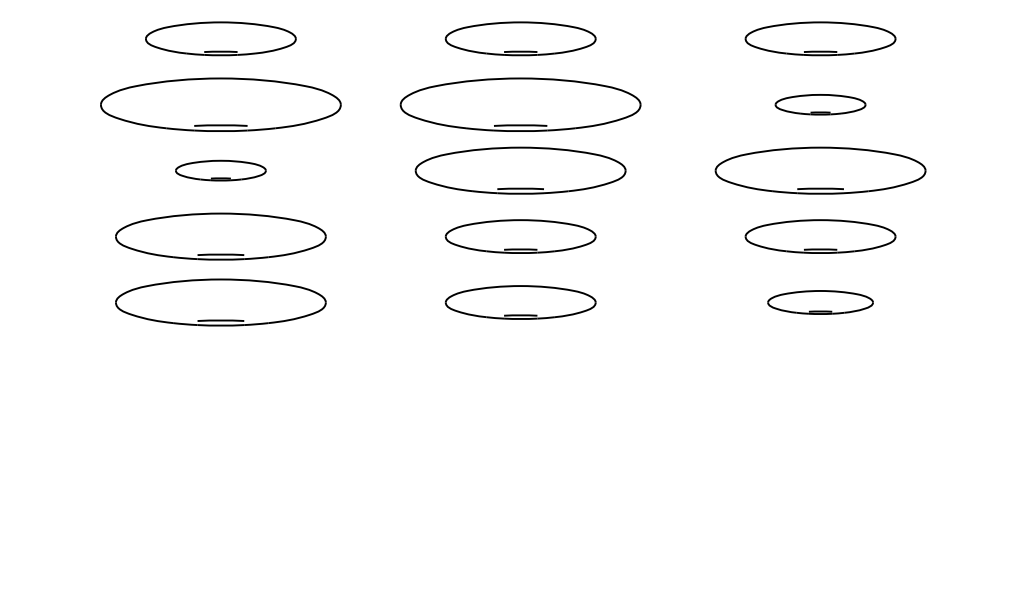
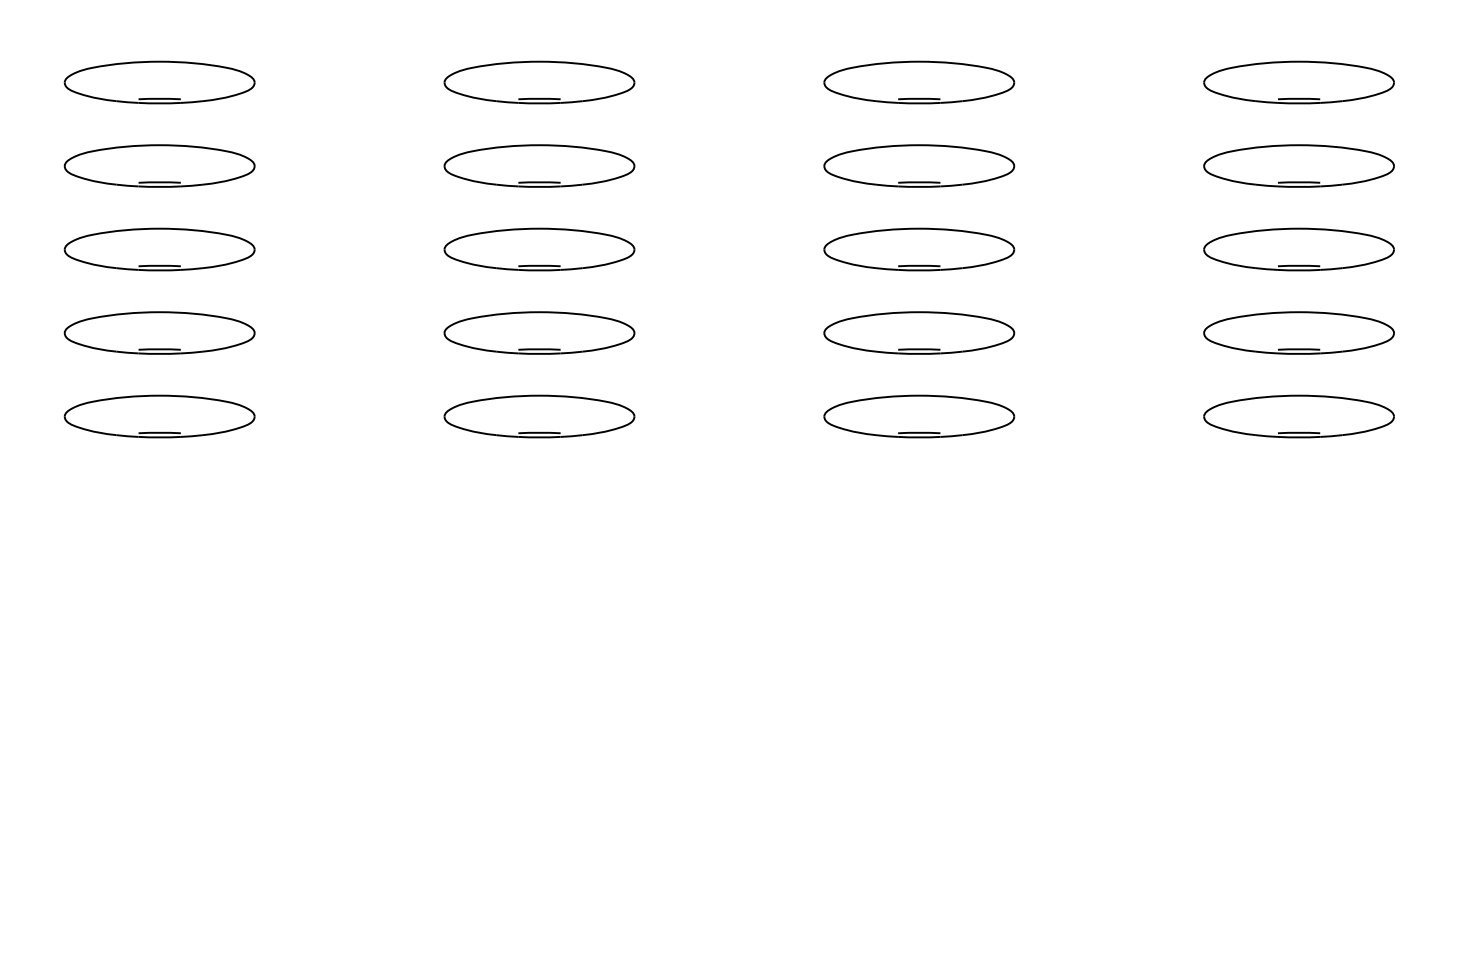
part: (220, 104) -> (539, 165), size x0.62
part: (520, 104) -> (919, 165), size x0.62
part: (820, 104) -> (1298, 165), size x1.67
part: (220, 170) -> (539, 249), size x1.67
part: (520, 170) -> (919, 249), size x0.71
part: (820, 170) -> (1298, 249), size x0.71
part: (220, 236) -> (539, 332), size x0.71
part: (220, 302) -> (539, 416), size x0.71
part: (820, 302) -> (1298, 416), size x1.43

